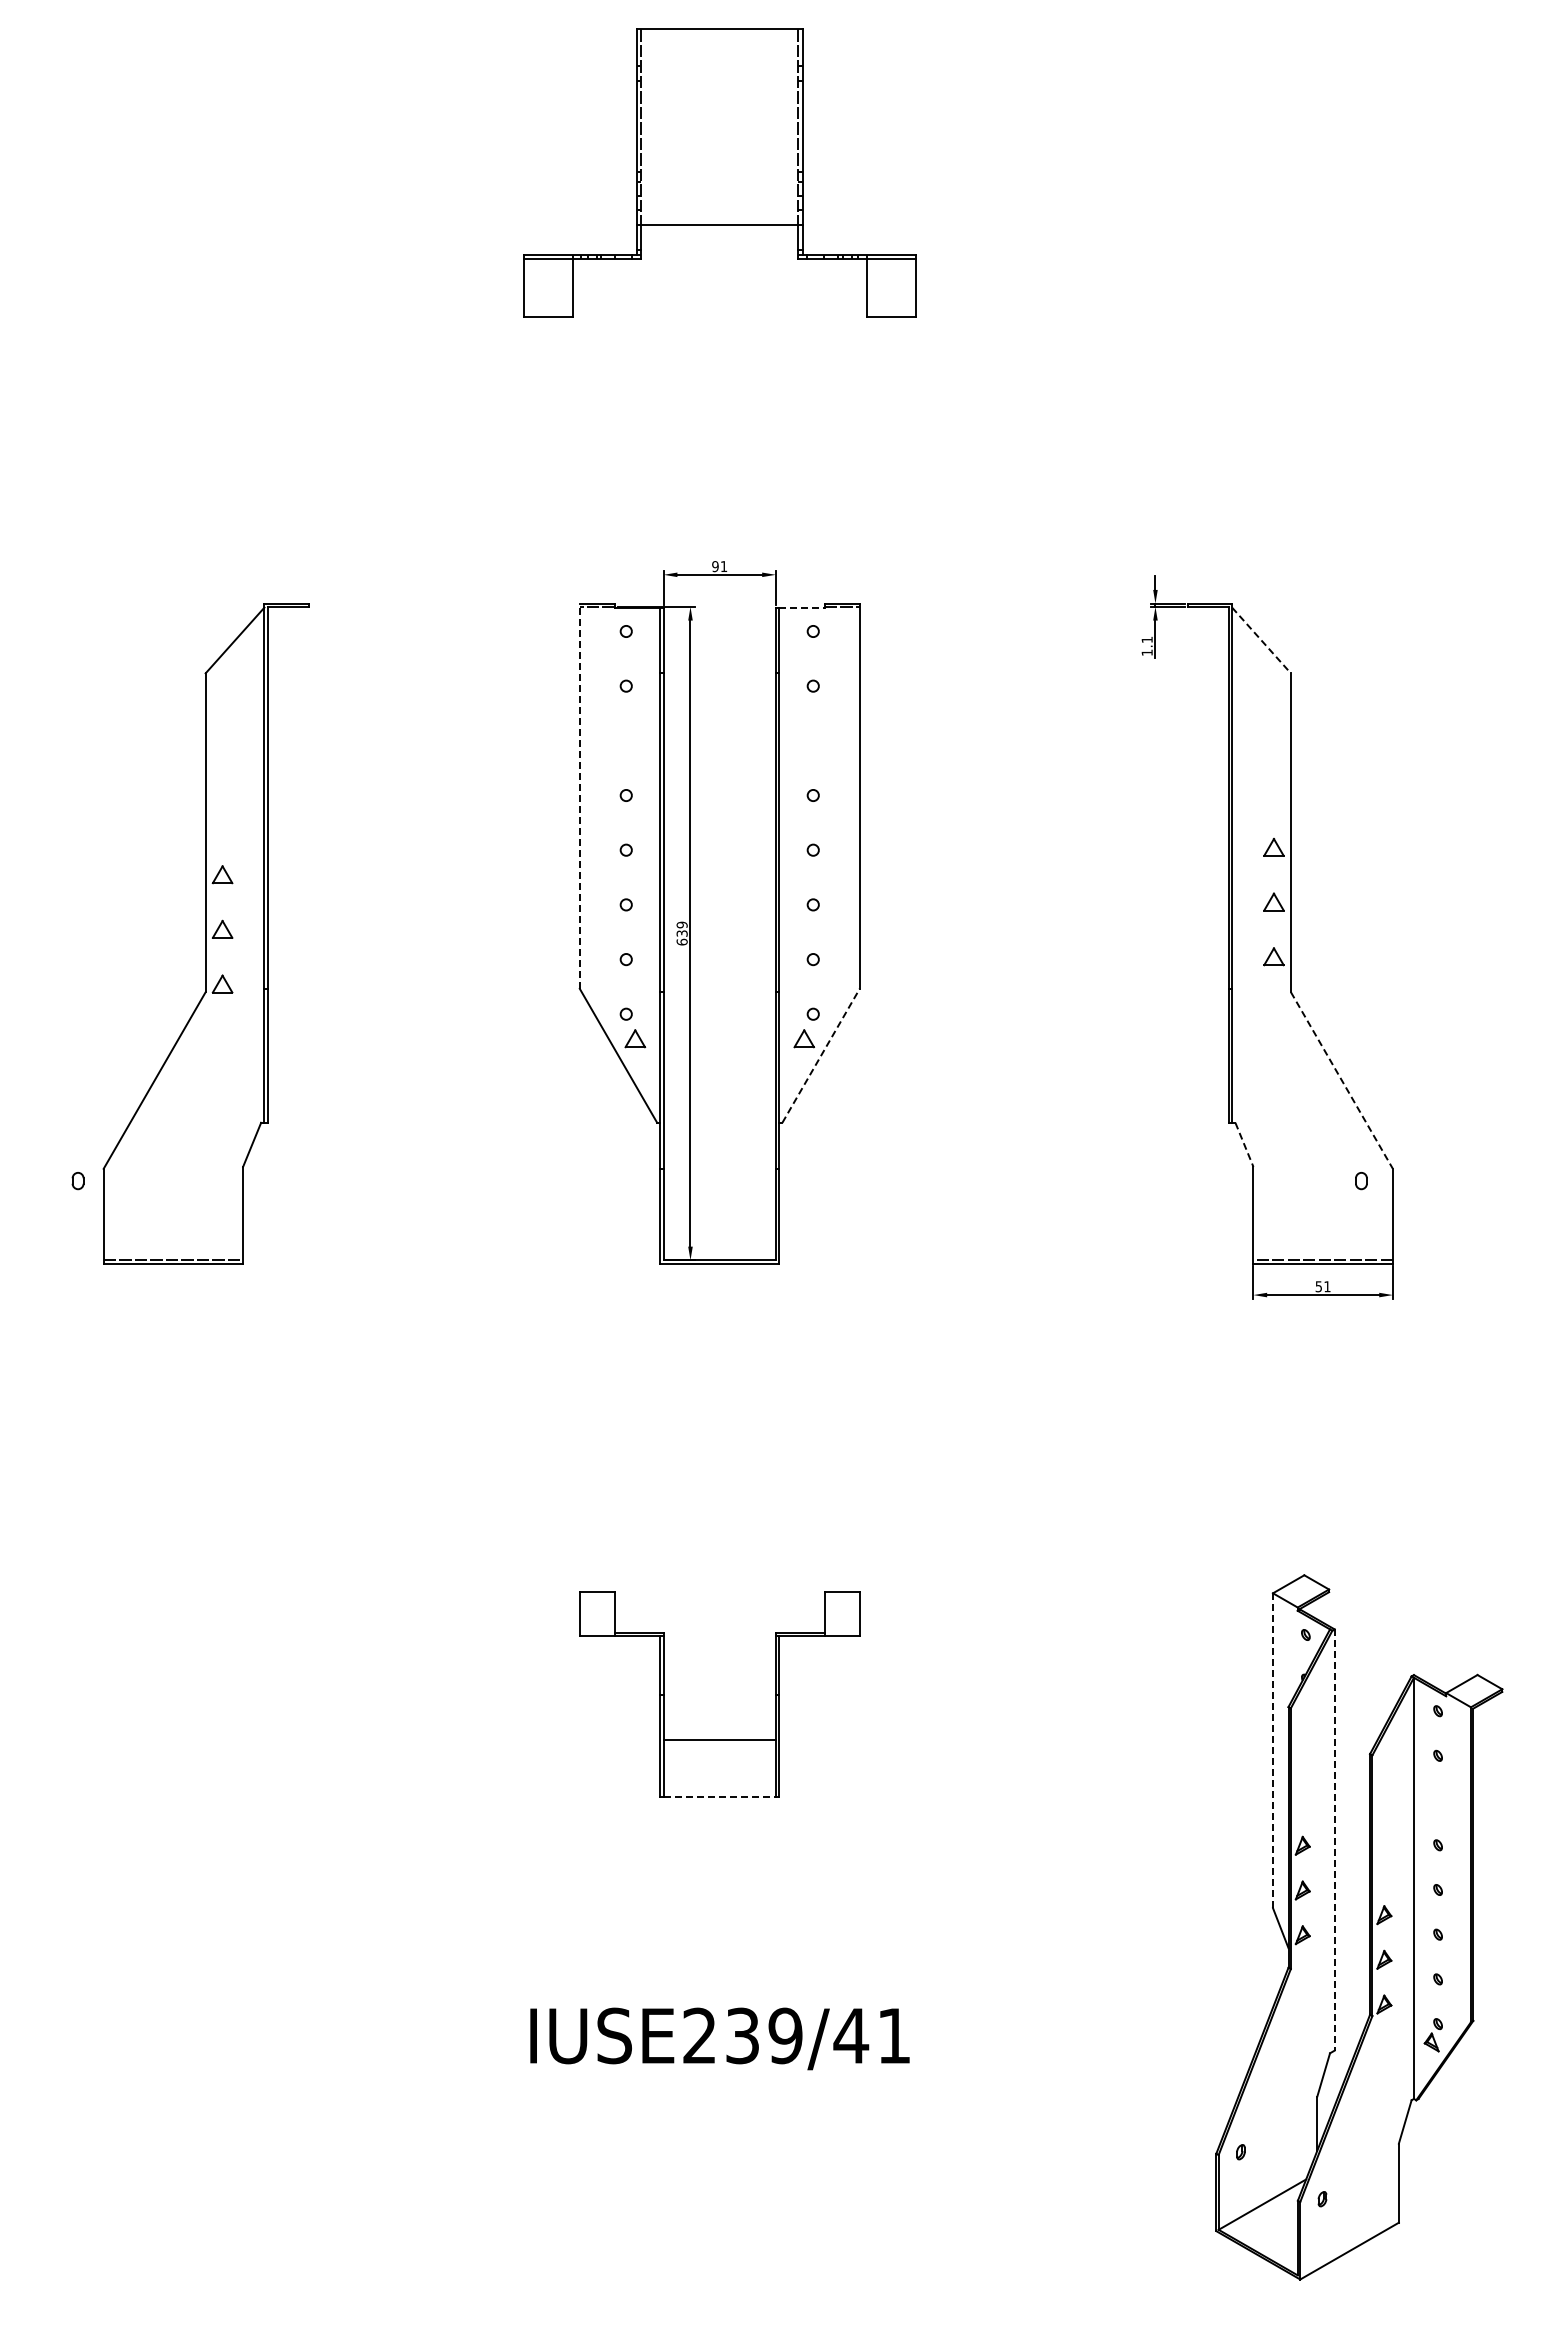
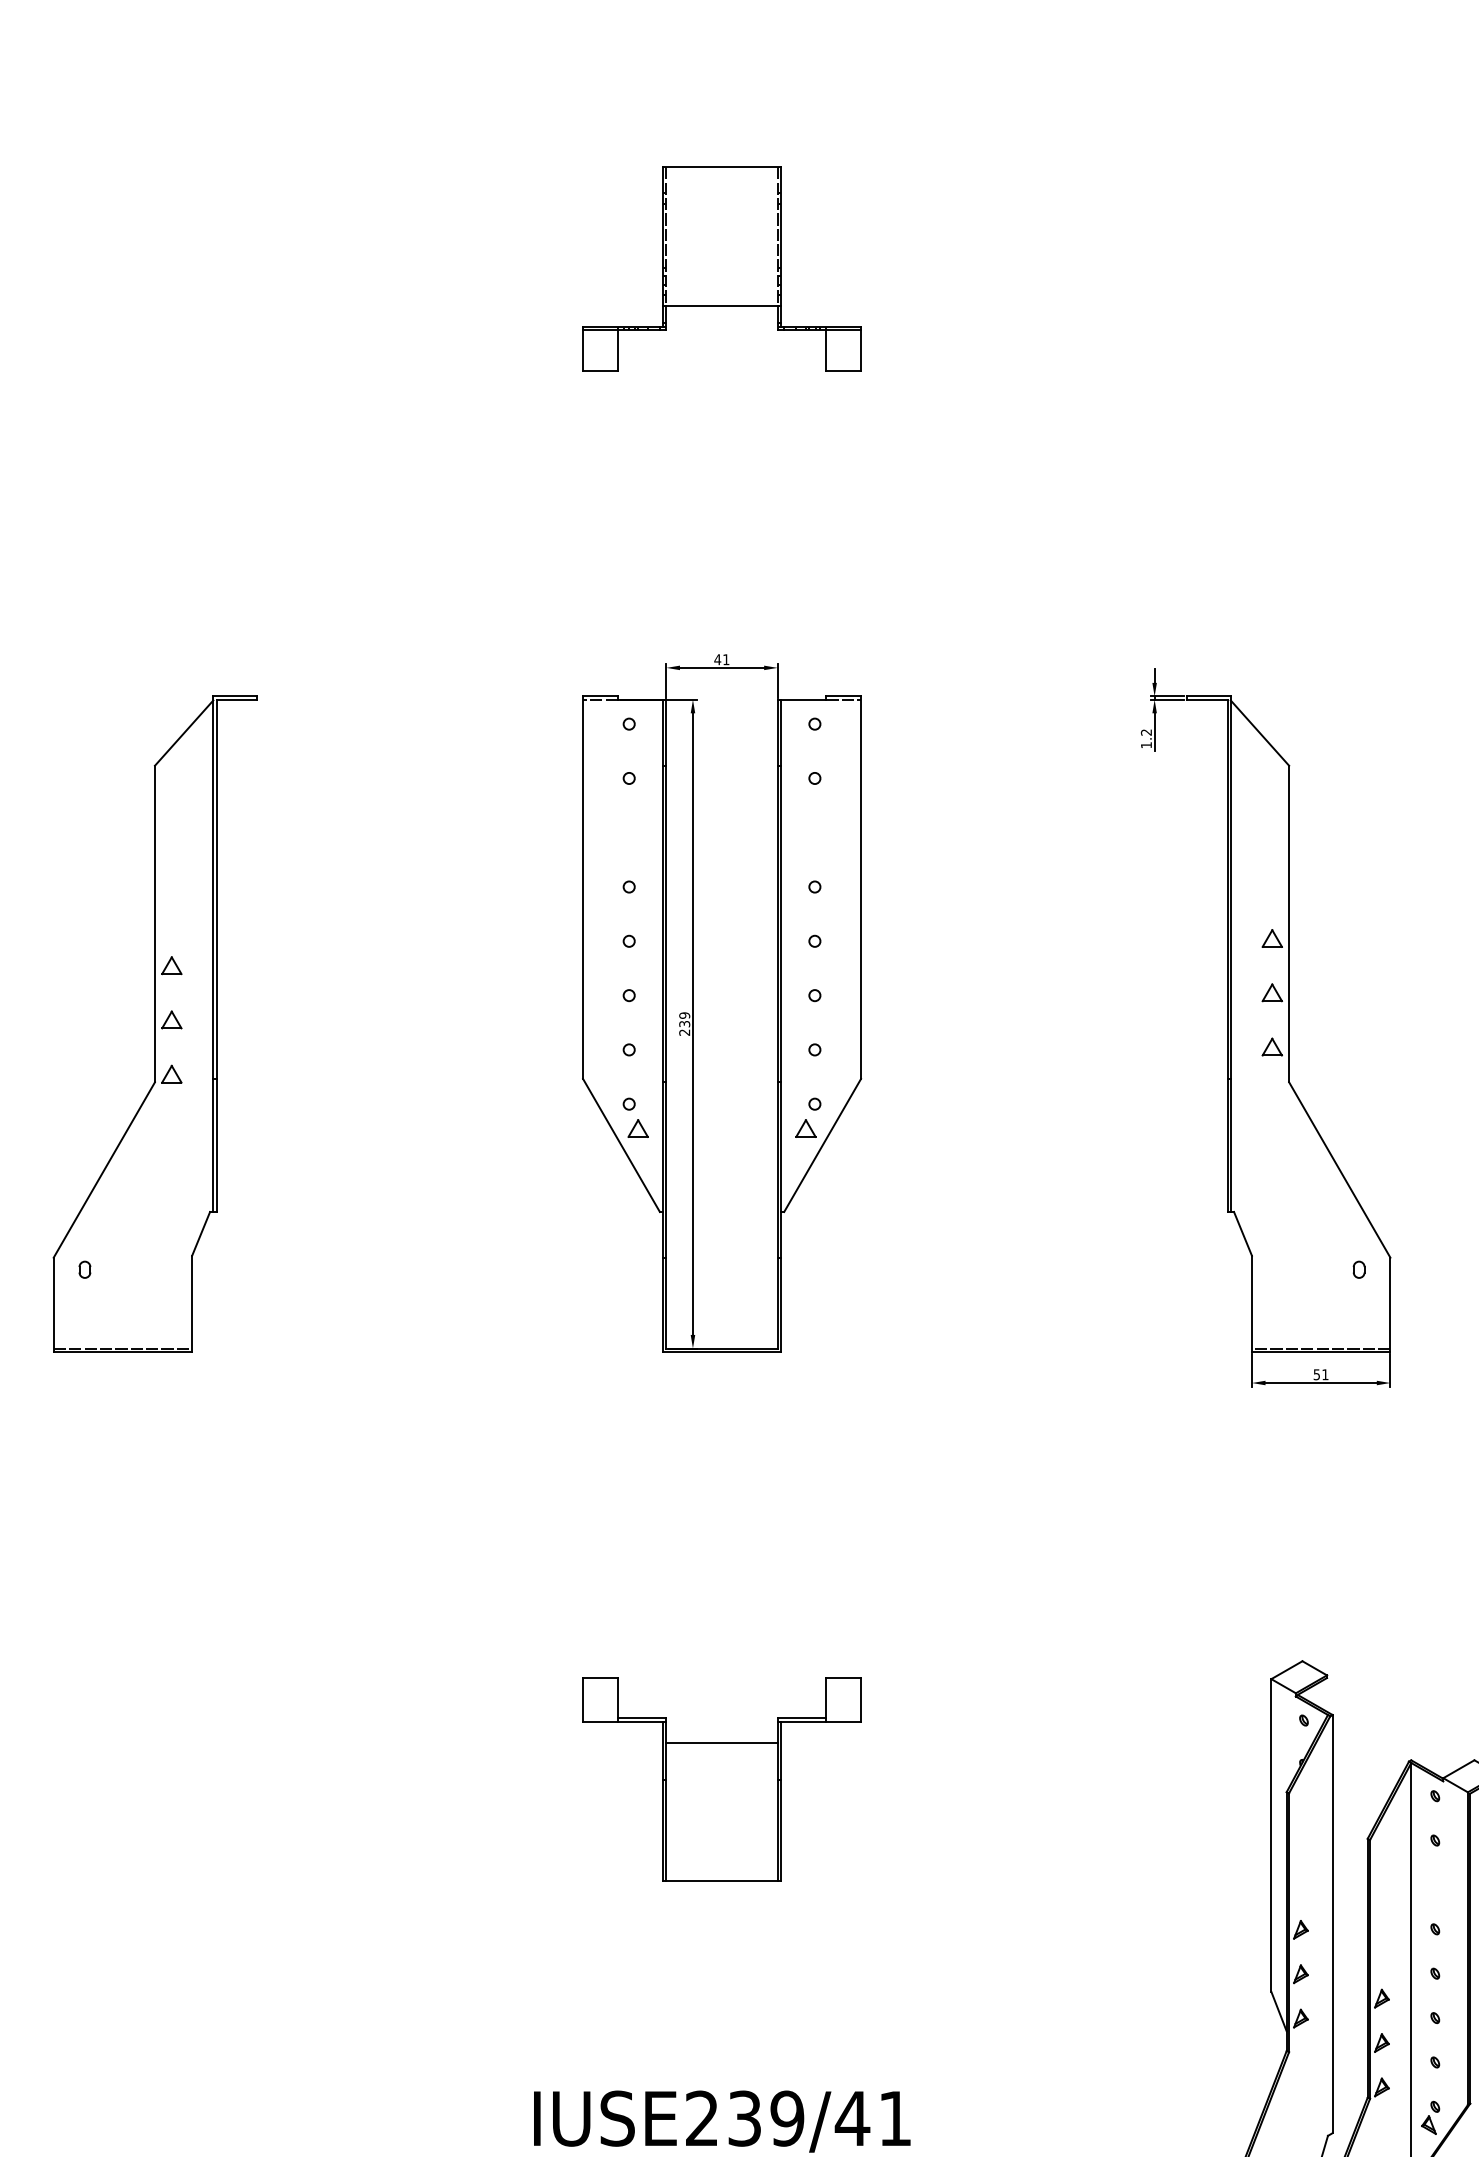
part: (719, 172) -> (721, 268), size x0.71
text: (714, 566) -> (716, 659), 91 -> 41
line: (801, 607) -> (803, 700), dashed -> solid
text: (1146, 640) -> (1145, 733), 1.1 -> 1.2
line: (1261, 640) -> (1259, 733), dashed -> solid
line: (579, 796) -> (582, 887), dashed -> solid
part: (205, 933) -> (154, 1024), moved
text: (681, 941) -> (684, 1031), 639 -> 239
line: (821, 1055) -> (823, 1145), dashed -> solid
line: (1341, 1080) -> (1339, 1169), dashed -> solid
line: (1244, 1144) -> (1243, 1233), dashed -> solid
line: (719, 1740) -> (721, 1742), moved
line: (1273, 1750) -> (1271, 1835), dashed -> solid
line: (720, 1796) -> (722, 1880), dashed -> solid
line: (1334, 1840) -> (1332, 1924), dashed -> solid

